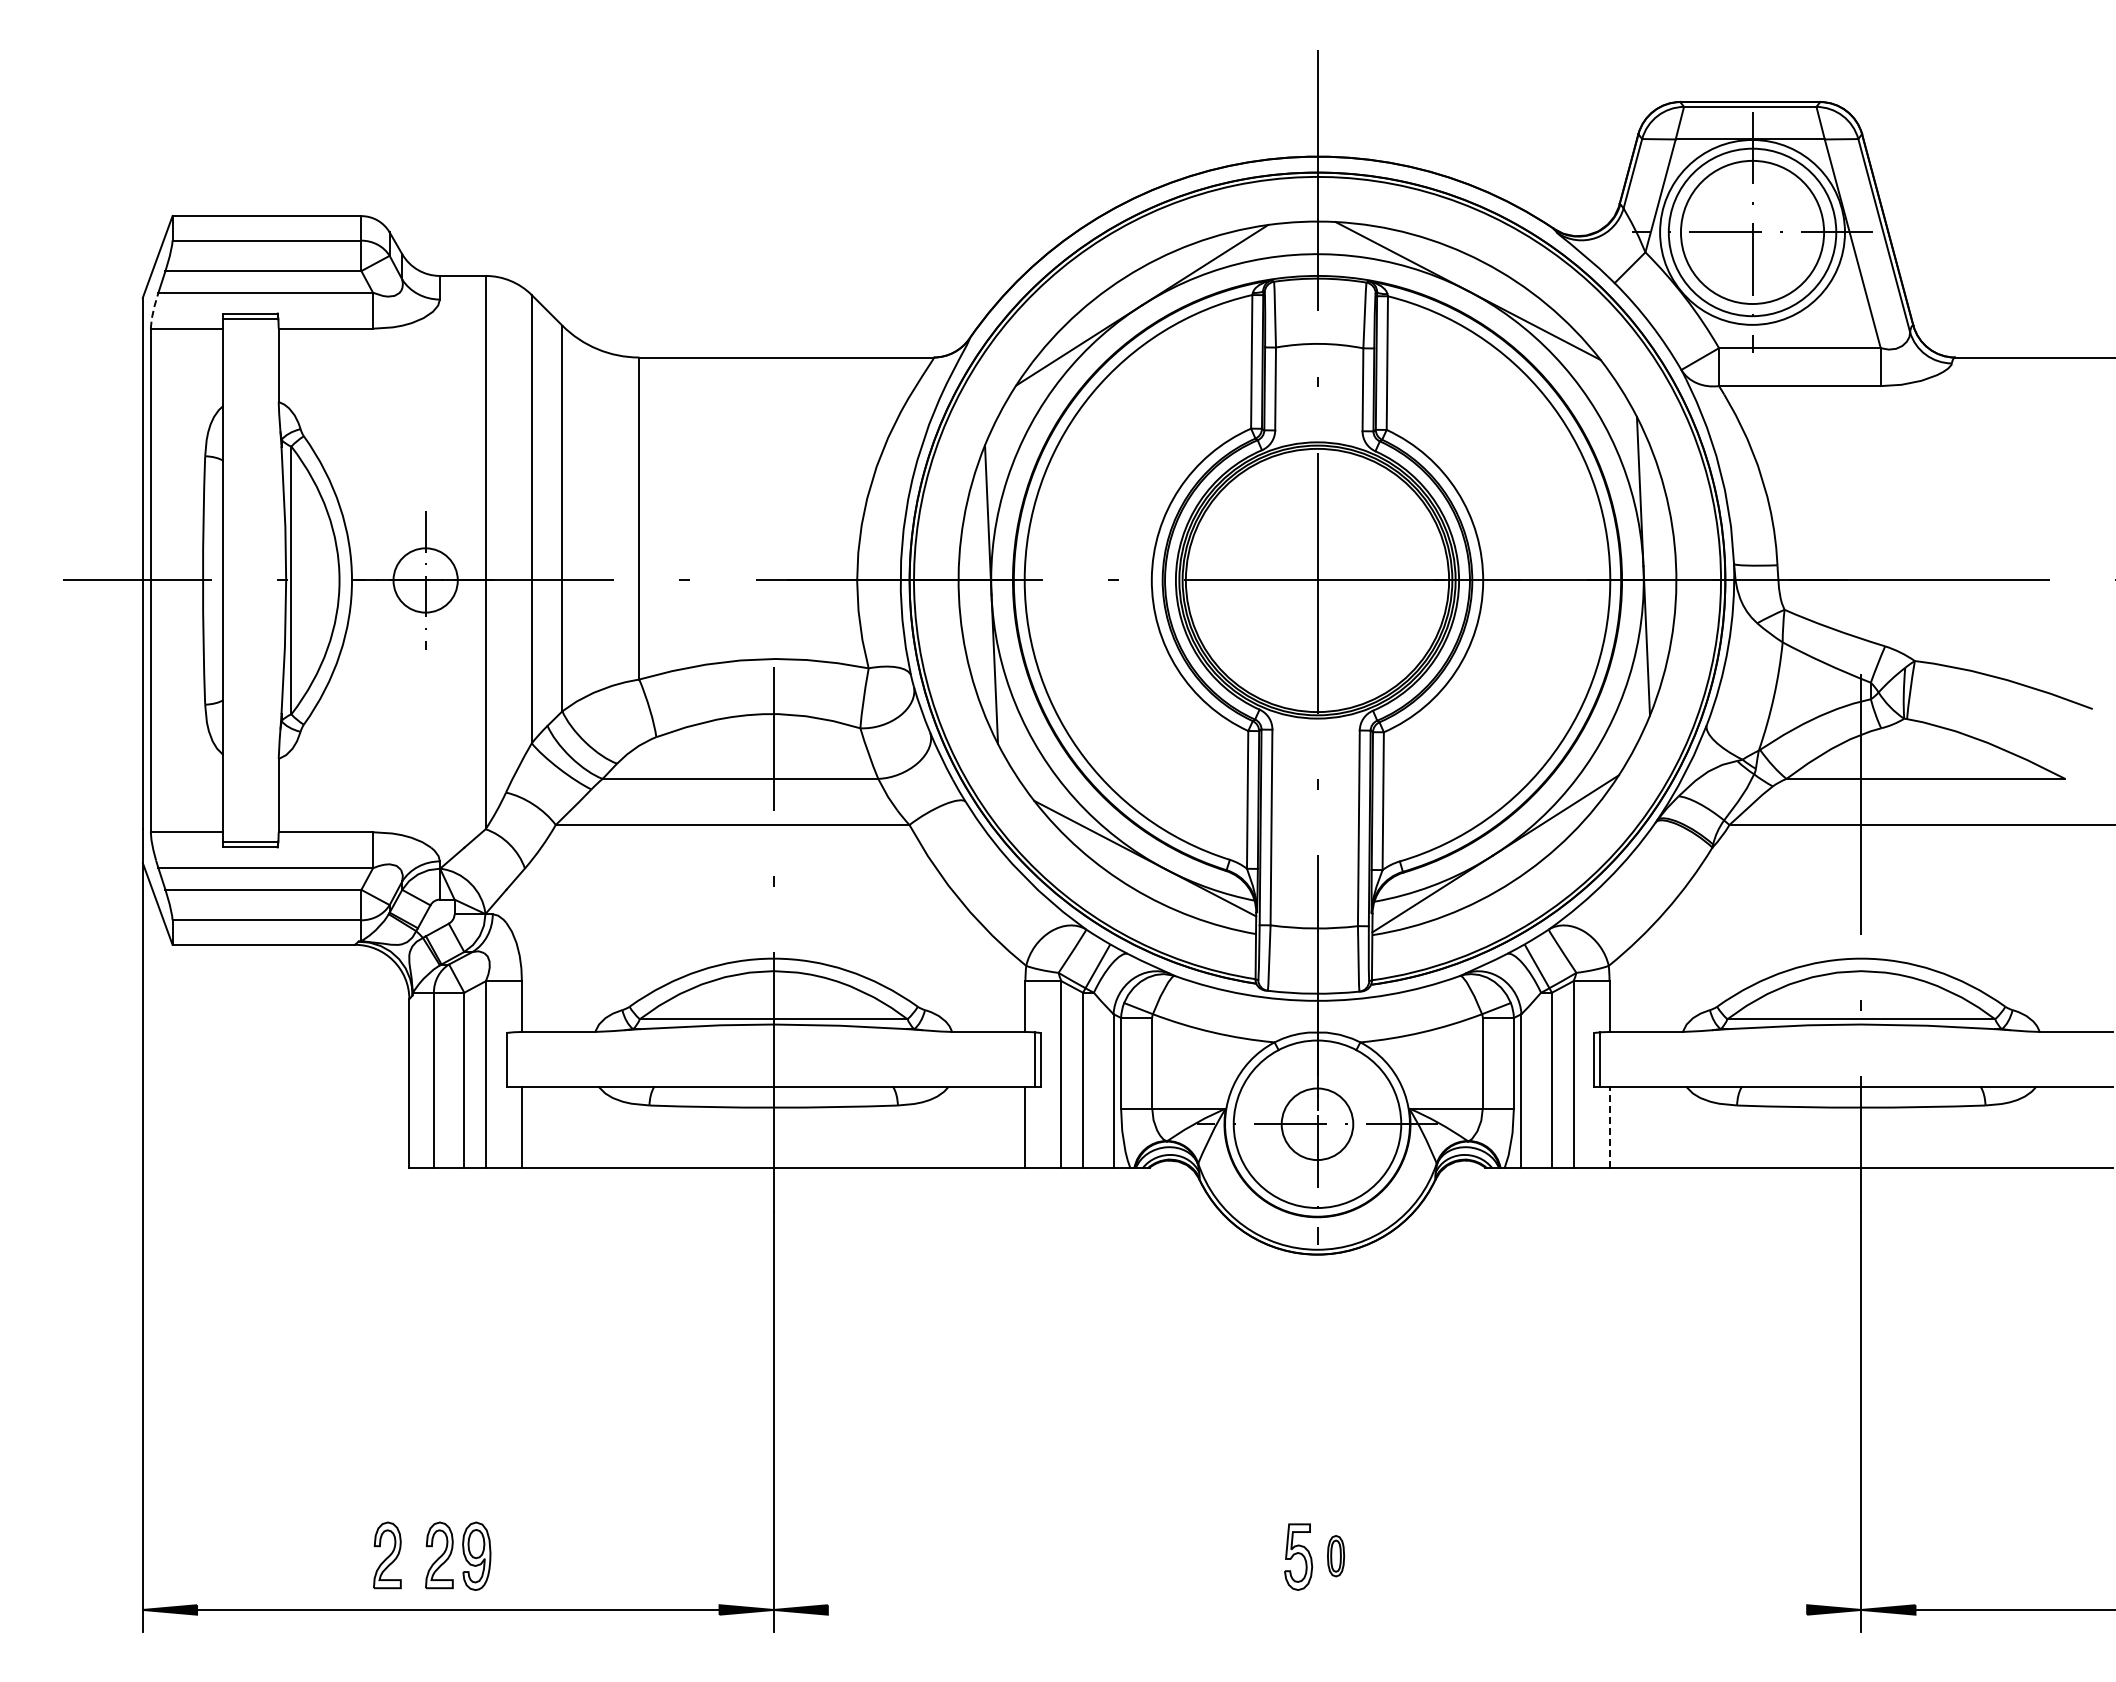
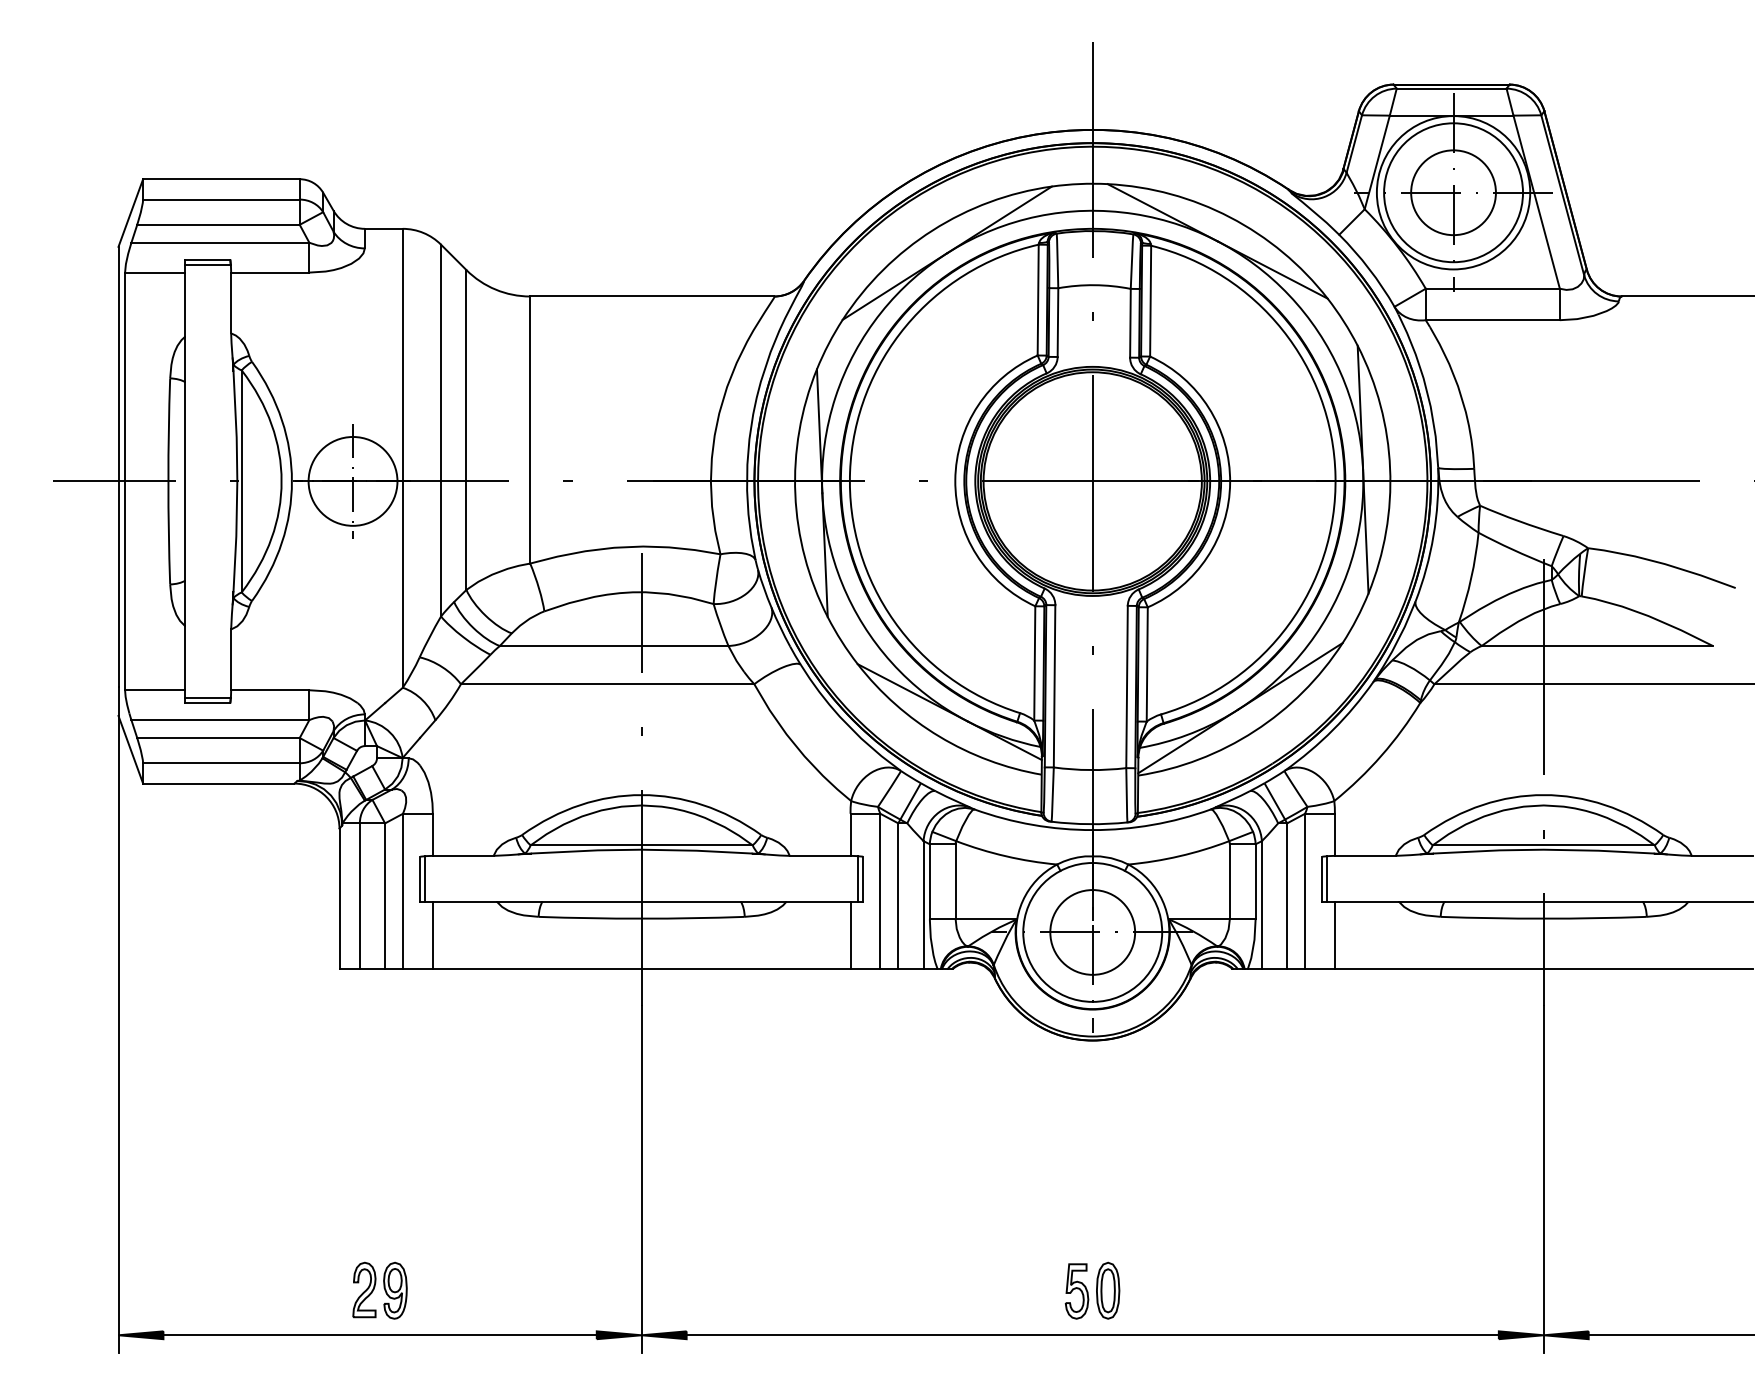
circle: (1752, 232) -> (1453, 192), size x0.71
line: (153, 310) -> (127, 257), dashed -> solid
circle: (425, 580) -> (352, 481), size x1.67
line: (512, 1059) -> (425, 878), added
circle: (1317, 1124) -> (1092, 932), size x1.43
line: (1609, 1127) -> (1334, 935), dashed -> solid
part: (387, 1555) -> (321, 1290), removed
part: (1335, 1555) -> (1107, 1290), size x1.67
line: (1317, 1609) -> (1092, 1334), added

